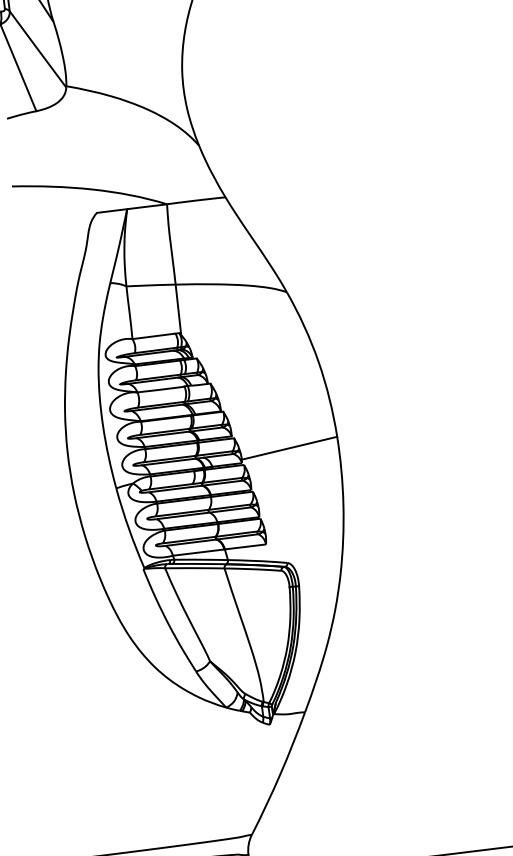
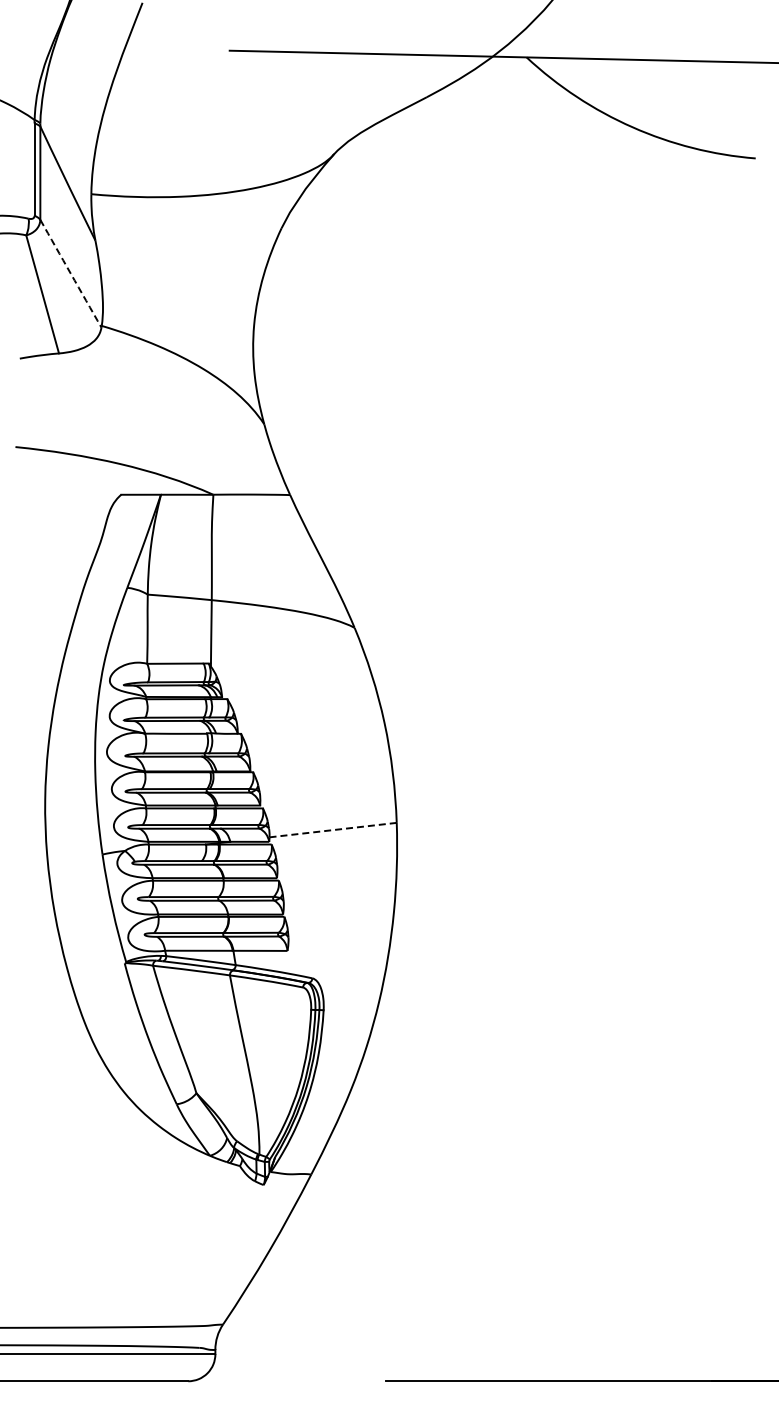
arc: (37, 49) -> (70, 273), solid -> dashed
line: (289, 448) -> (333, 830), solid -> dashed

